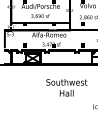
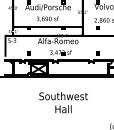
text: (66, 87) -> (63, 102), moved

